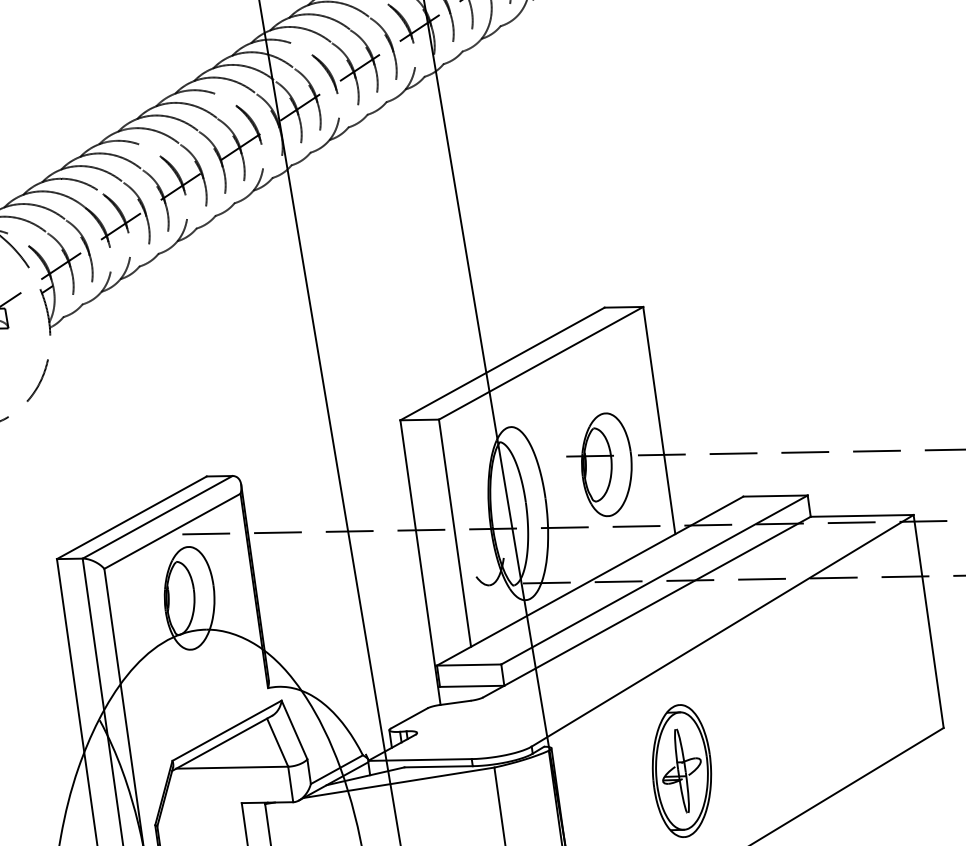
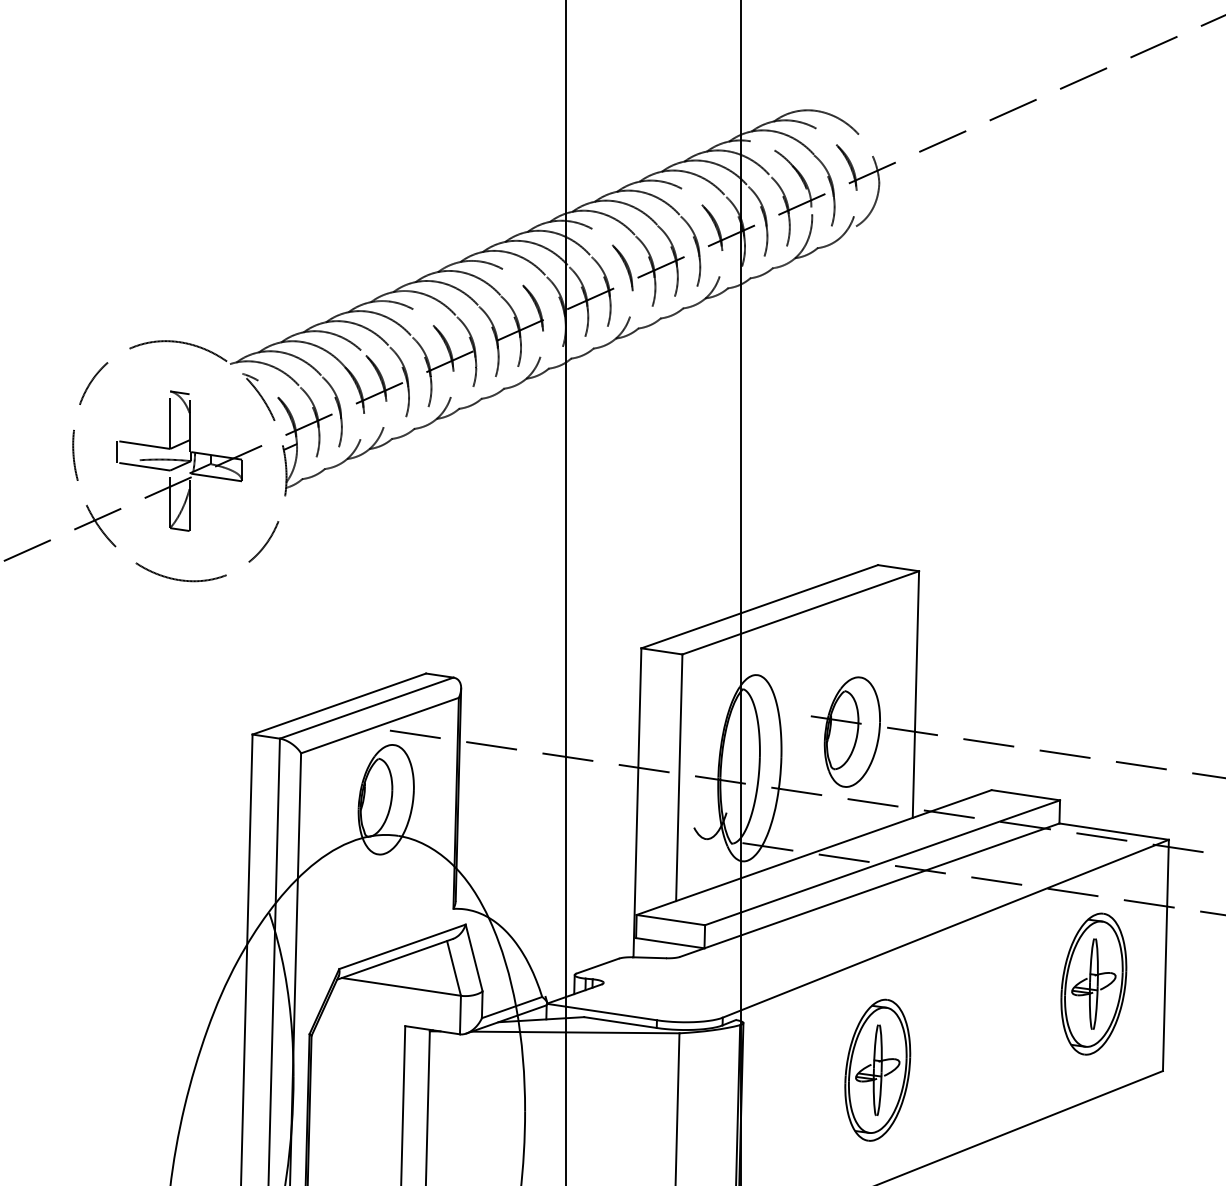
part: (866, 658) -> (1093, 983), added

